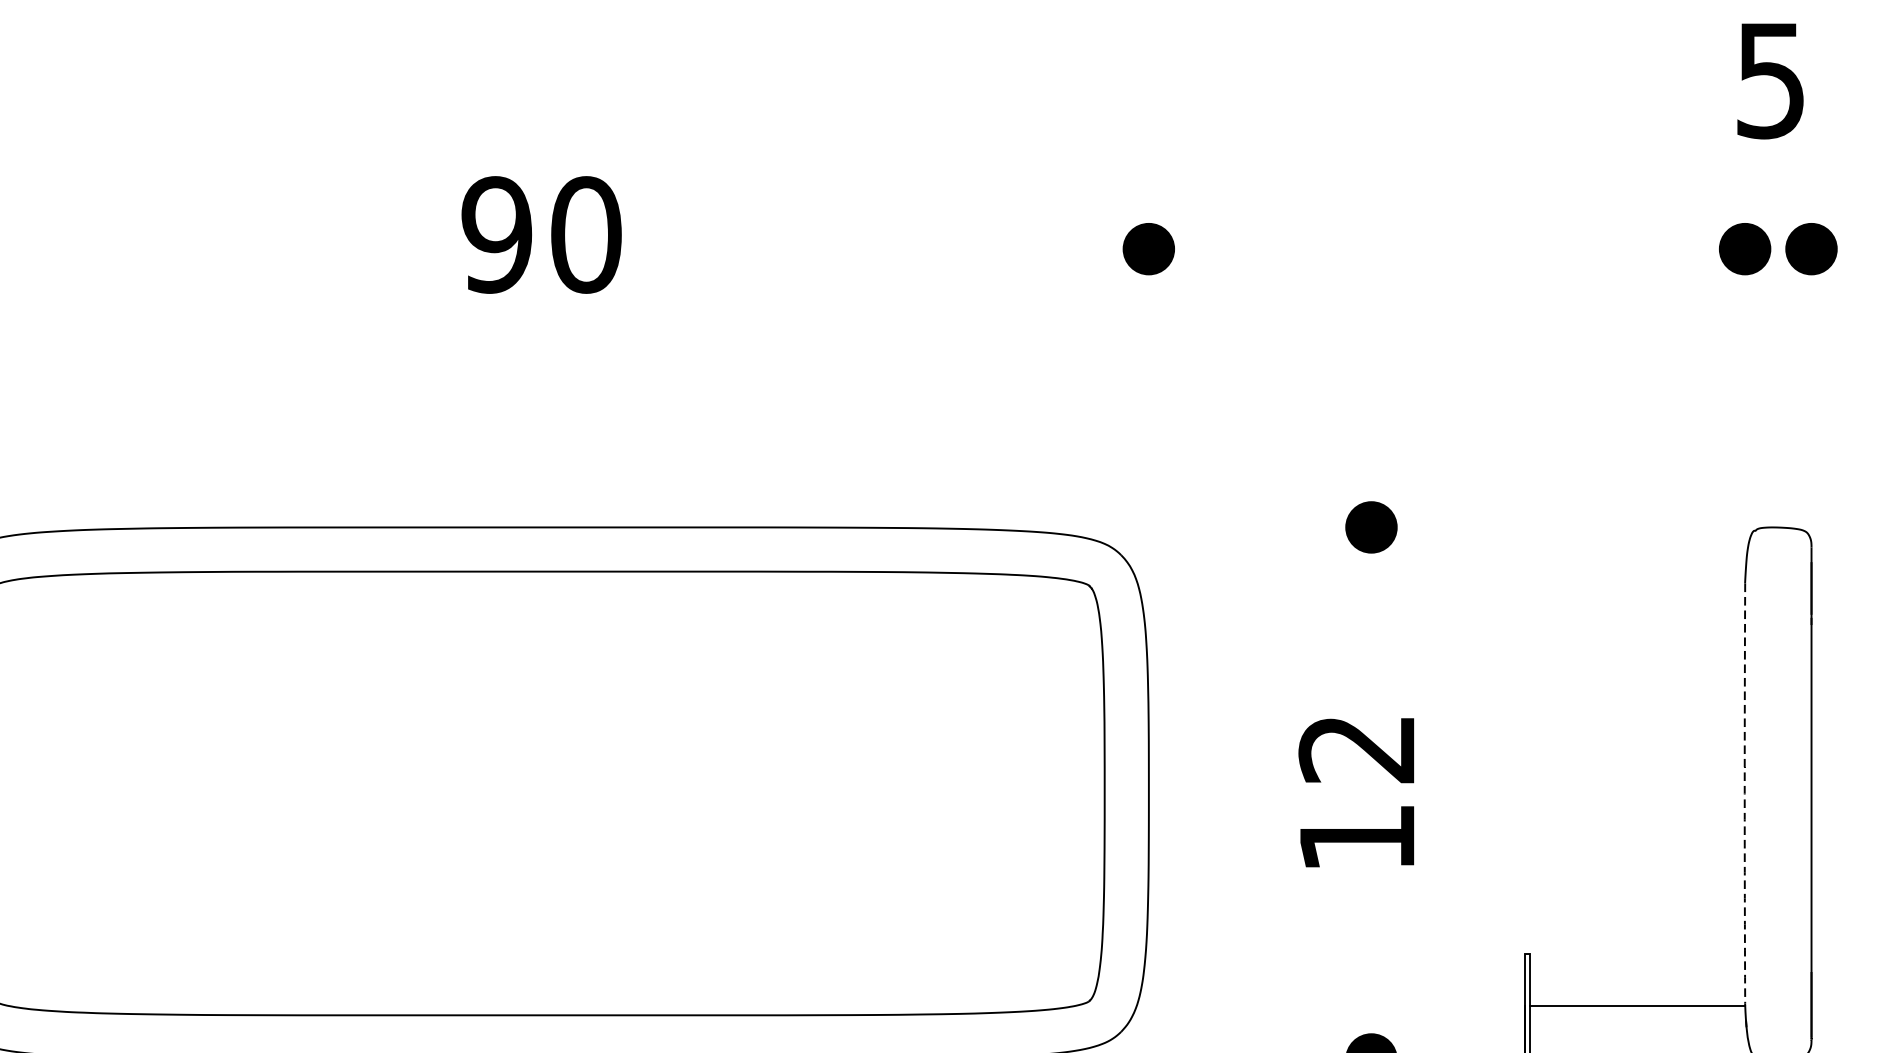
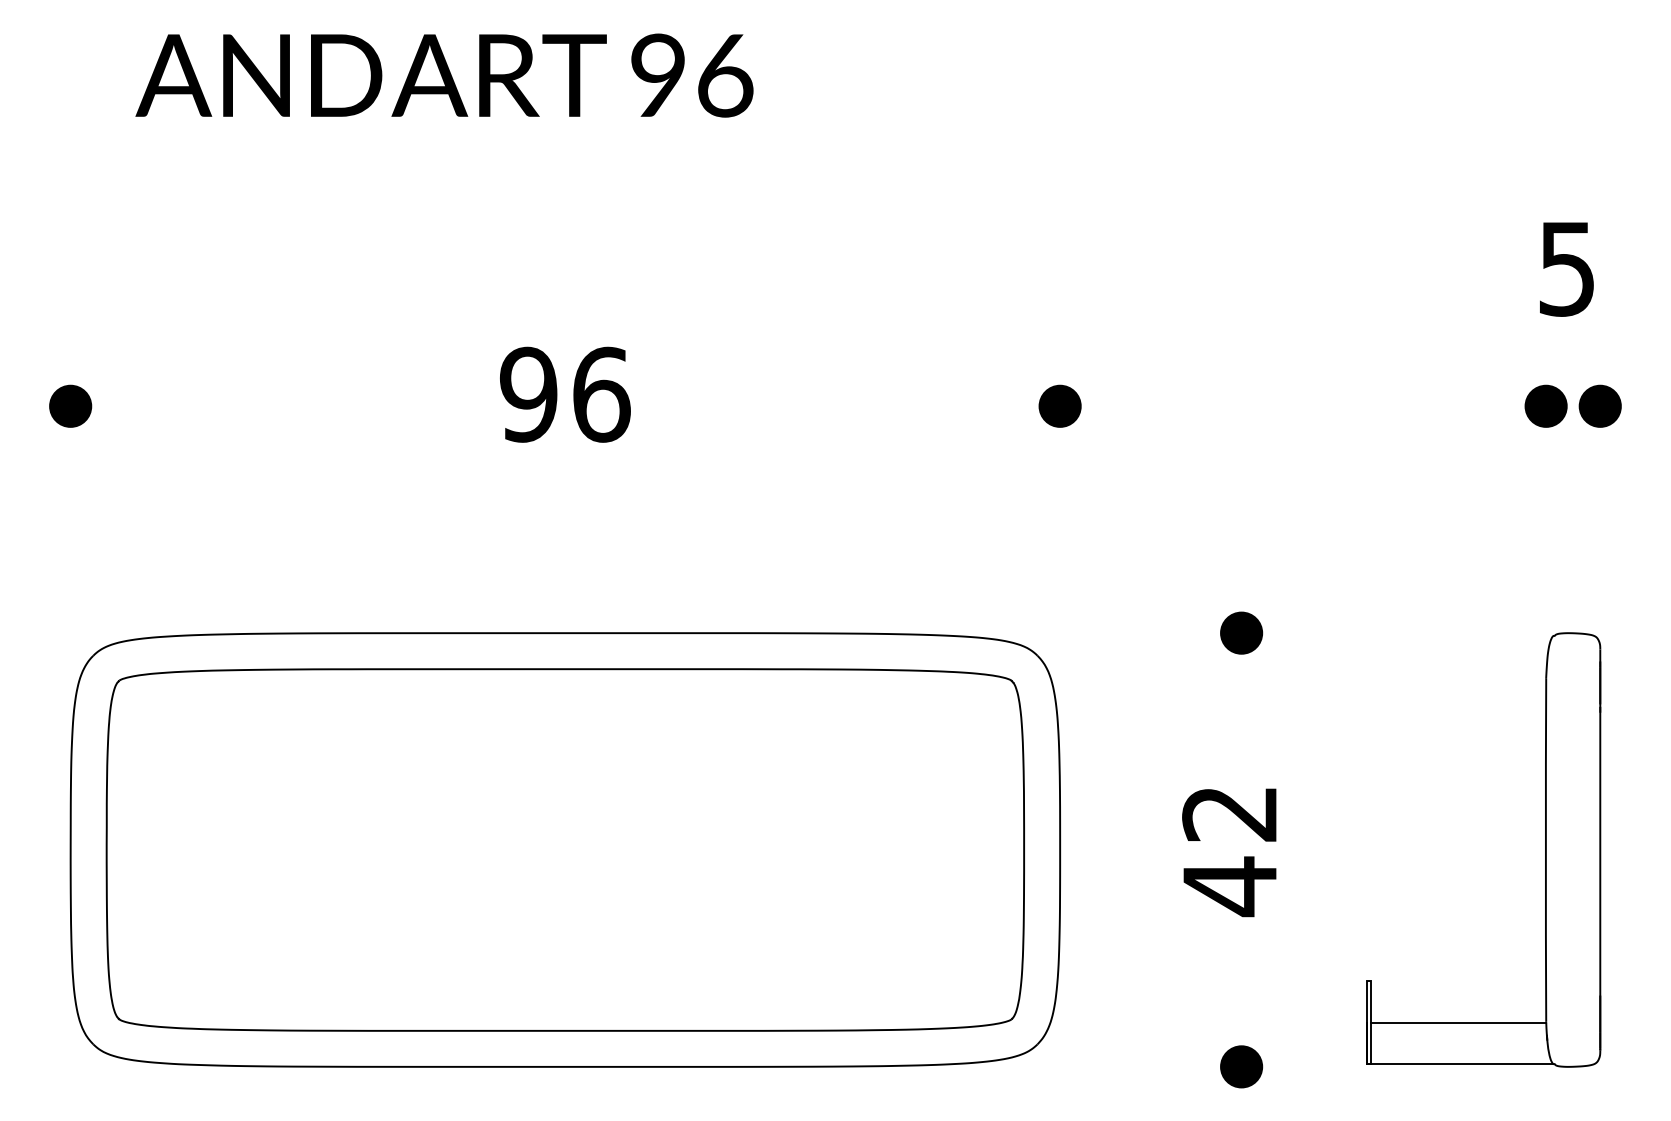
text: (586, 234) -> (601, 394), 90 -> 96
arc: (1744, 794) -> (1545, 850), dashed -> solid
text: (1356, 838) -> (1229, 886), 12 -> 42

